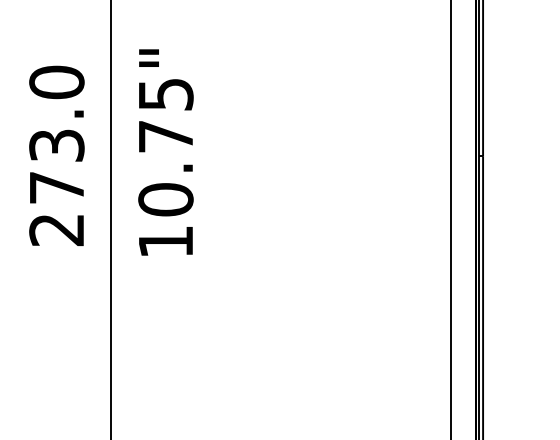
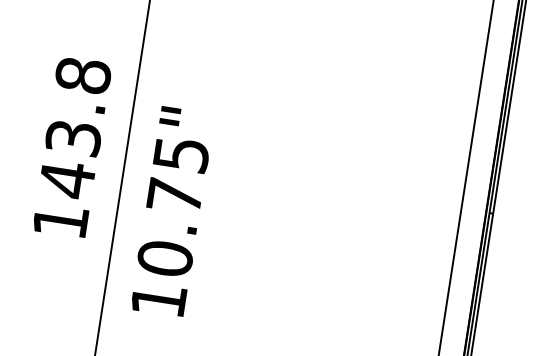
text: (165, 152) -> (172, 211), moved
text: (56, 155) -> (71, 147), 273.0 -> 143.8

